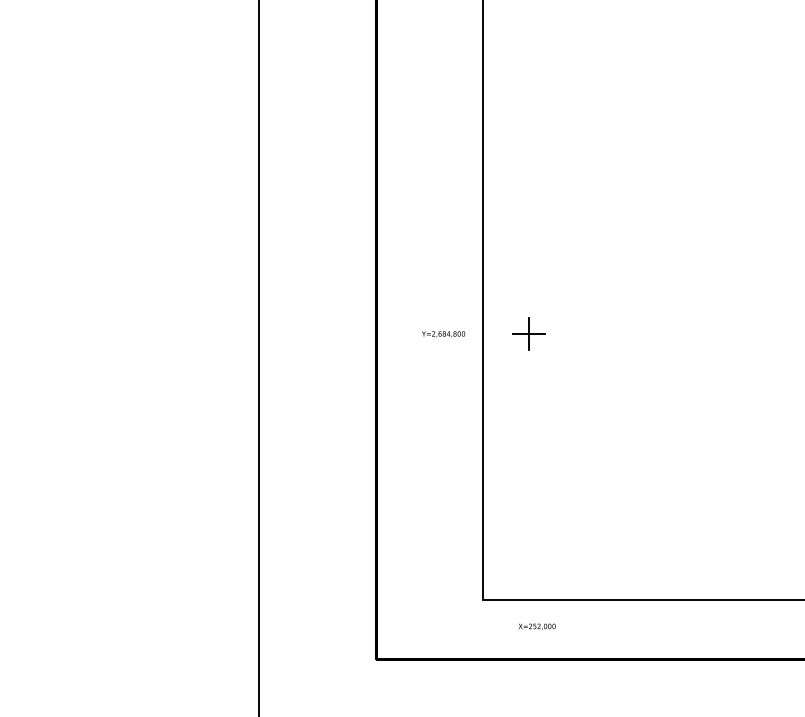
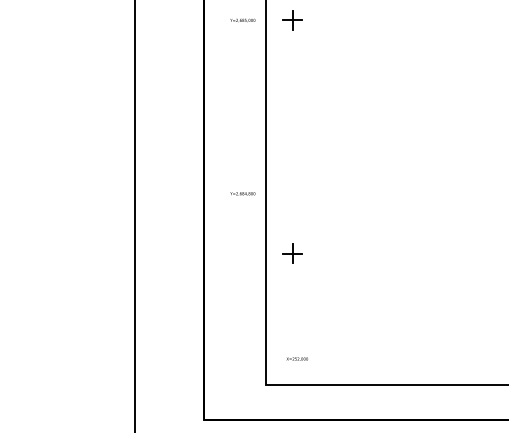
text: (442, 333) -> (242, 193), moved
part: (528, 333) -> (292, 253), moved
text: (535, 625) -> (296, 358), moved

